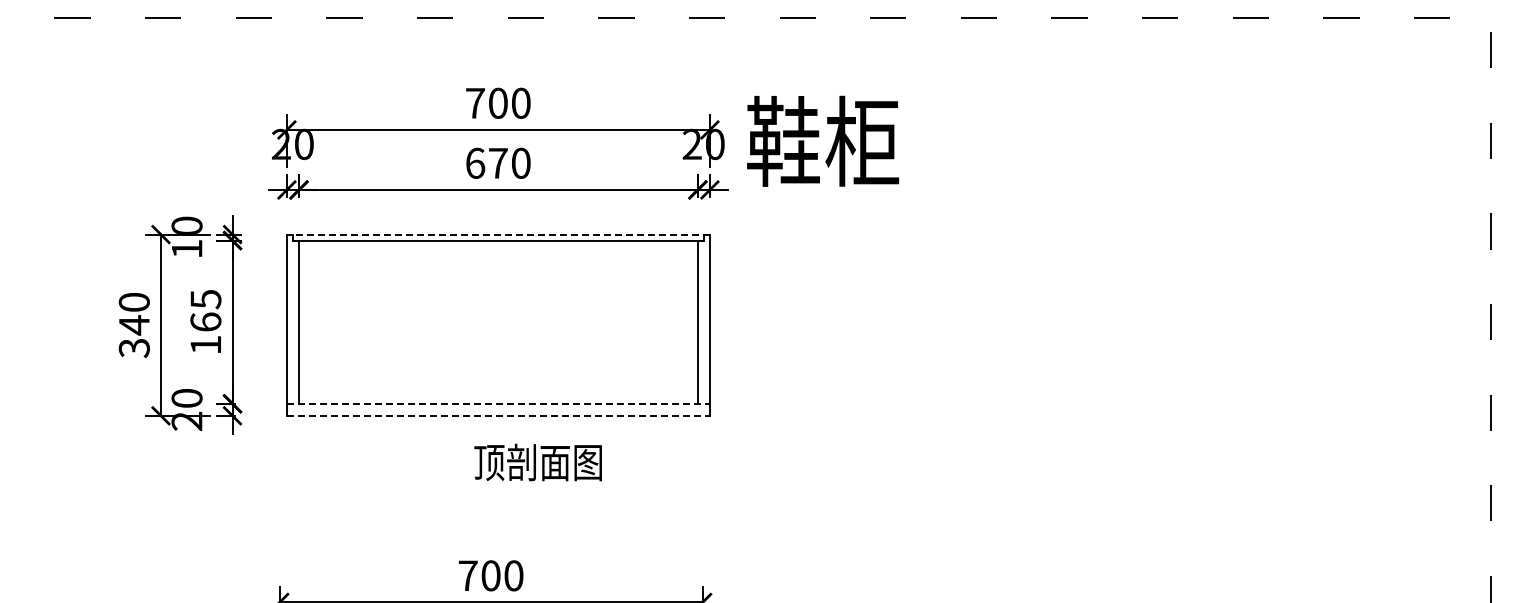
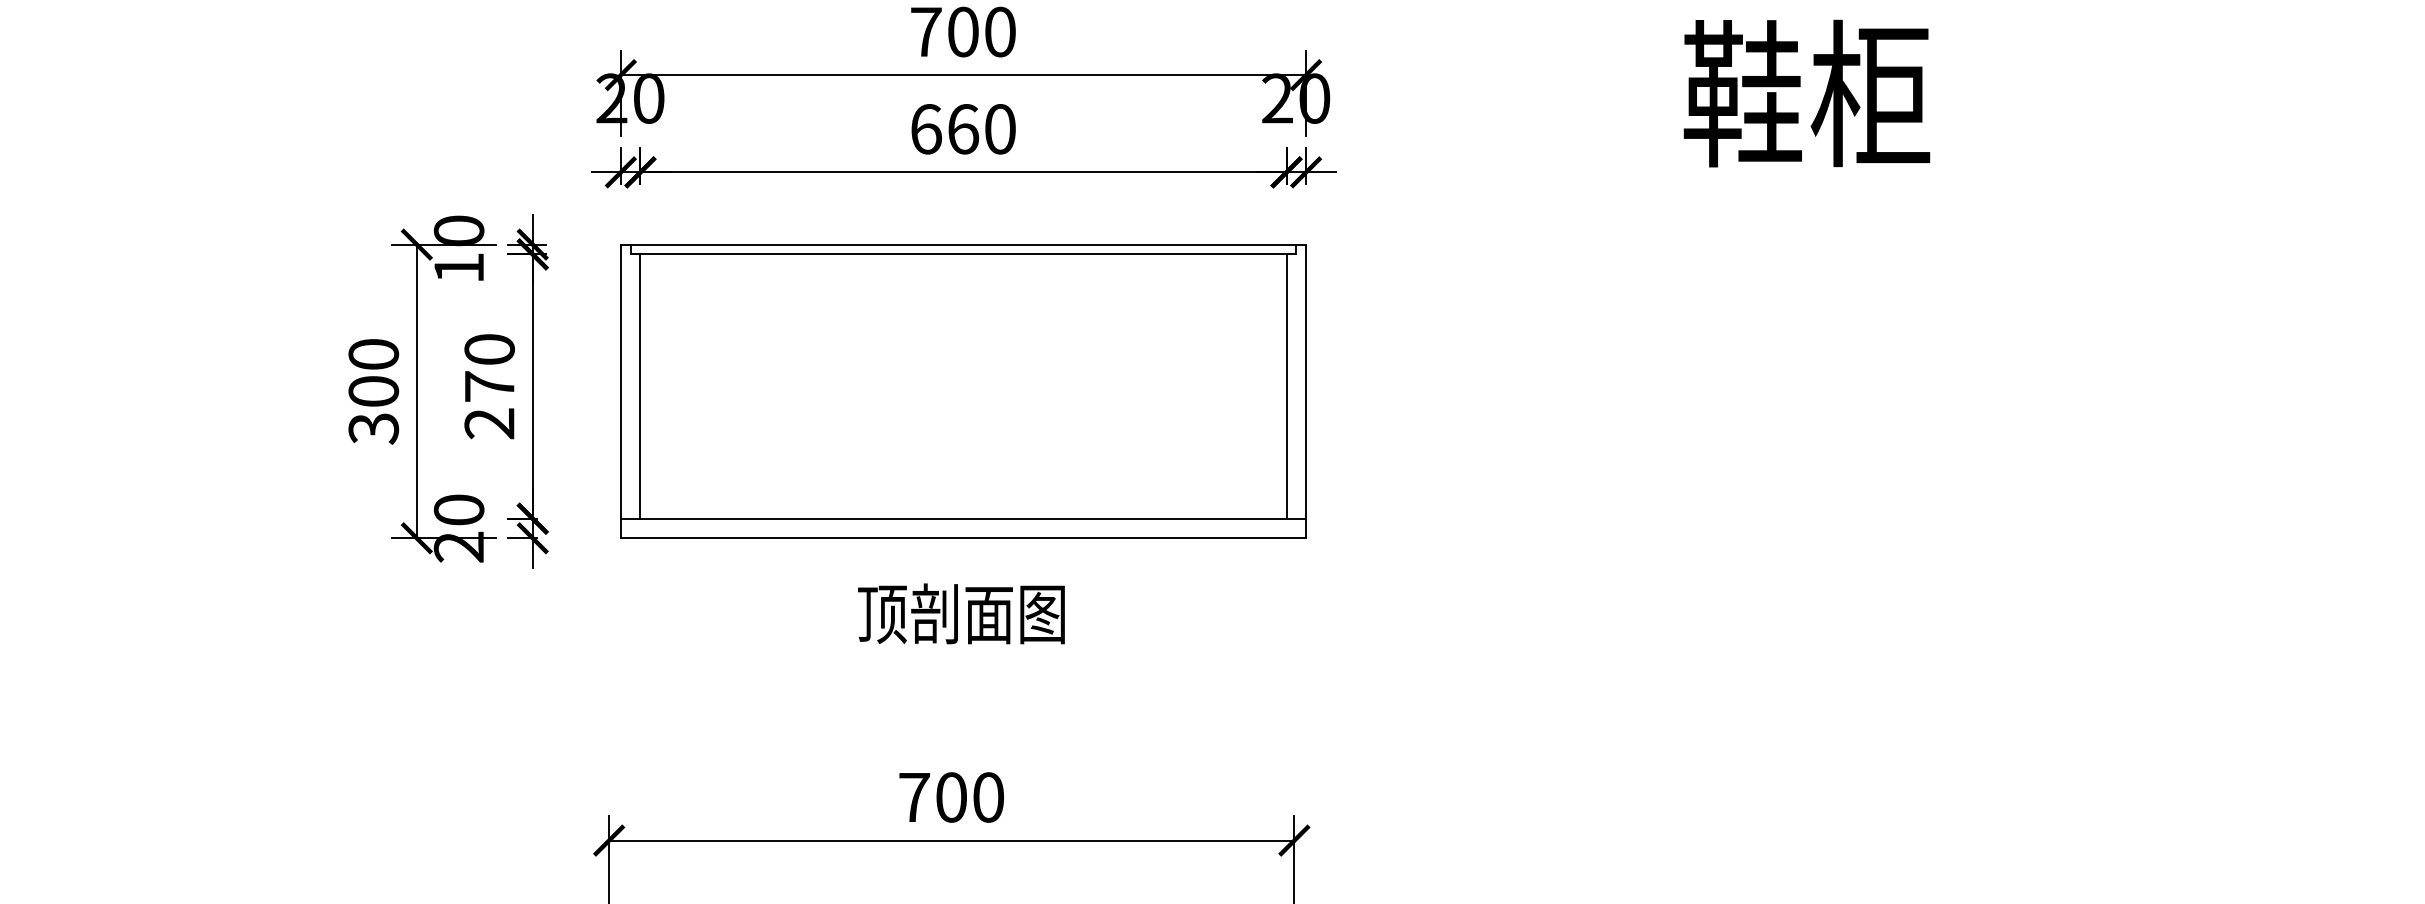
text: (822, 140) -> (1806, 92), moved
text: (498, 162) -> (963, 127), 670 -> 660
line: (497, 234) -> (962, 244), dashed -> solid
text: (205, 321) -> (488, 385), 165 -> 270
text: (133, 325) -> (372, 391), 340 -> 300
line: (498, 403) -> (963, 518), dashed -> solid
line: (498, 415) -> (963, 537), dashed -> solid
text: (537, 462) -> (960, 613), moved

